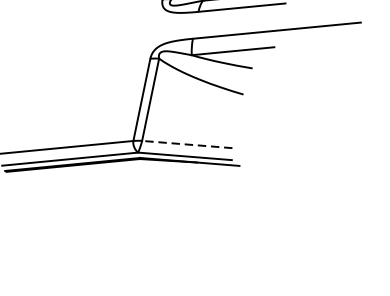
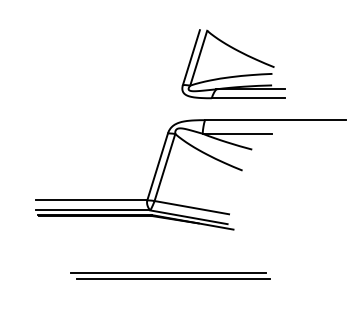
line: (186, 144) -> (191, 207), dashed -> solid
line: (167, 225) -> (168, 273), added
line: (173, 231) -> (173, 278), added

